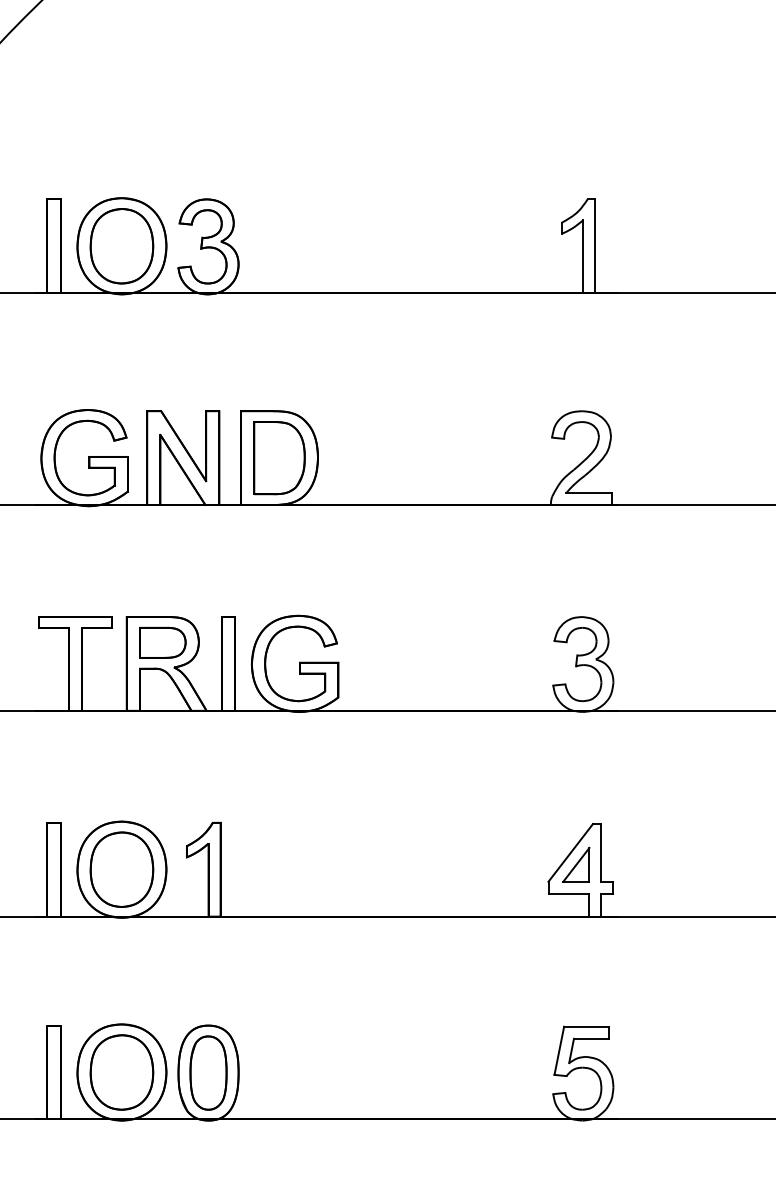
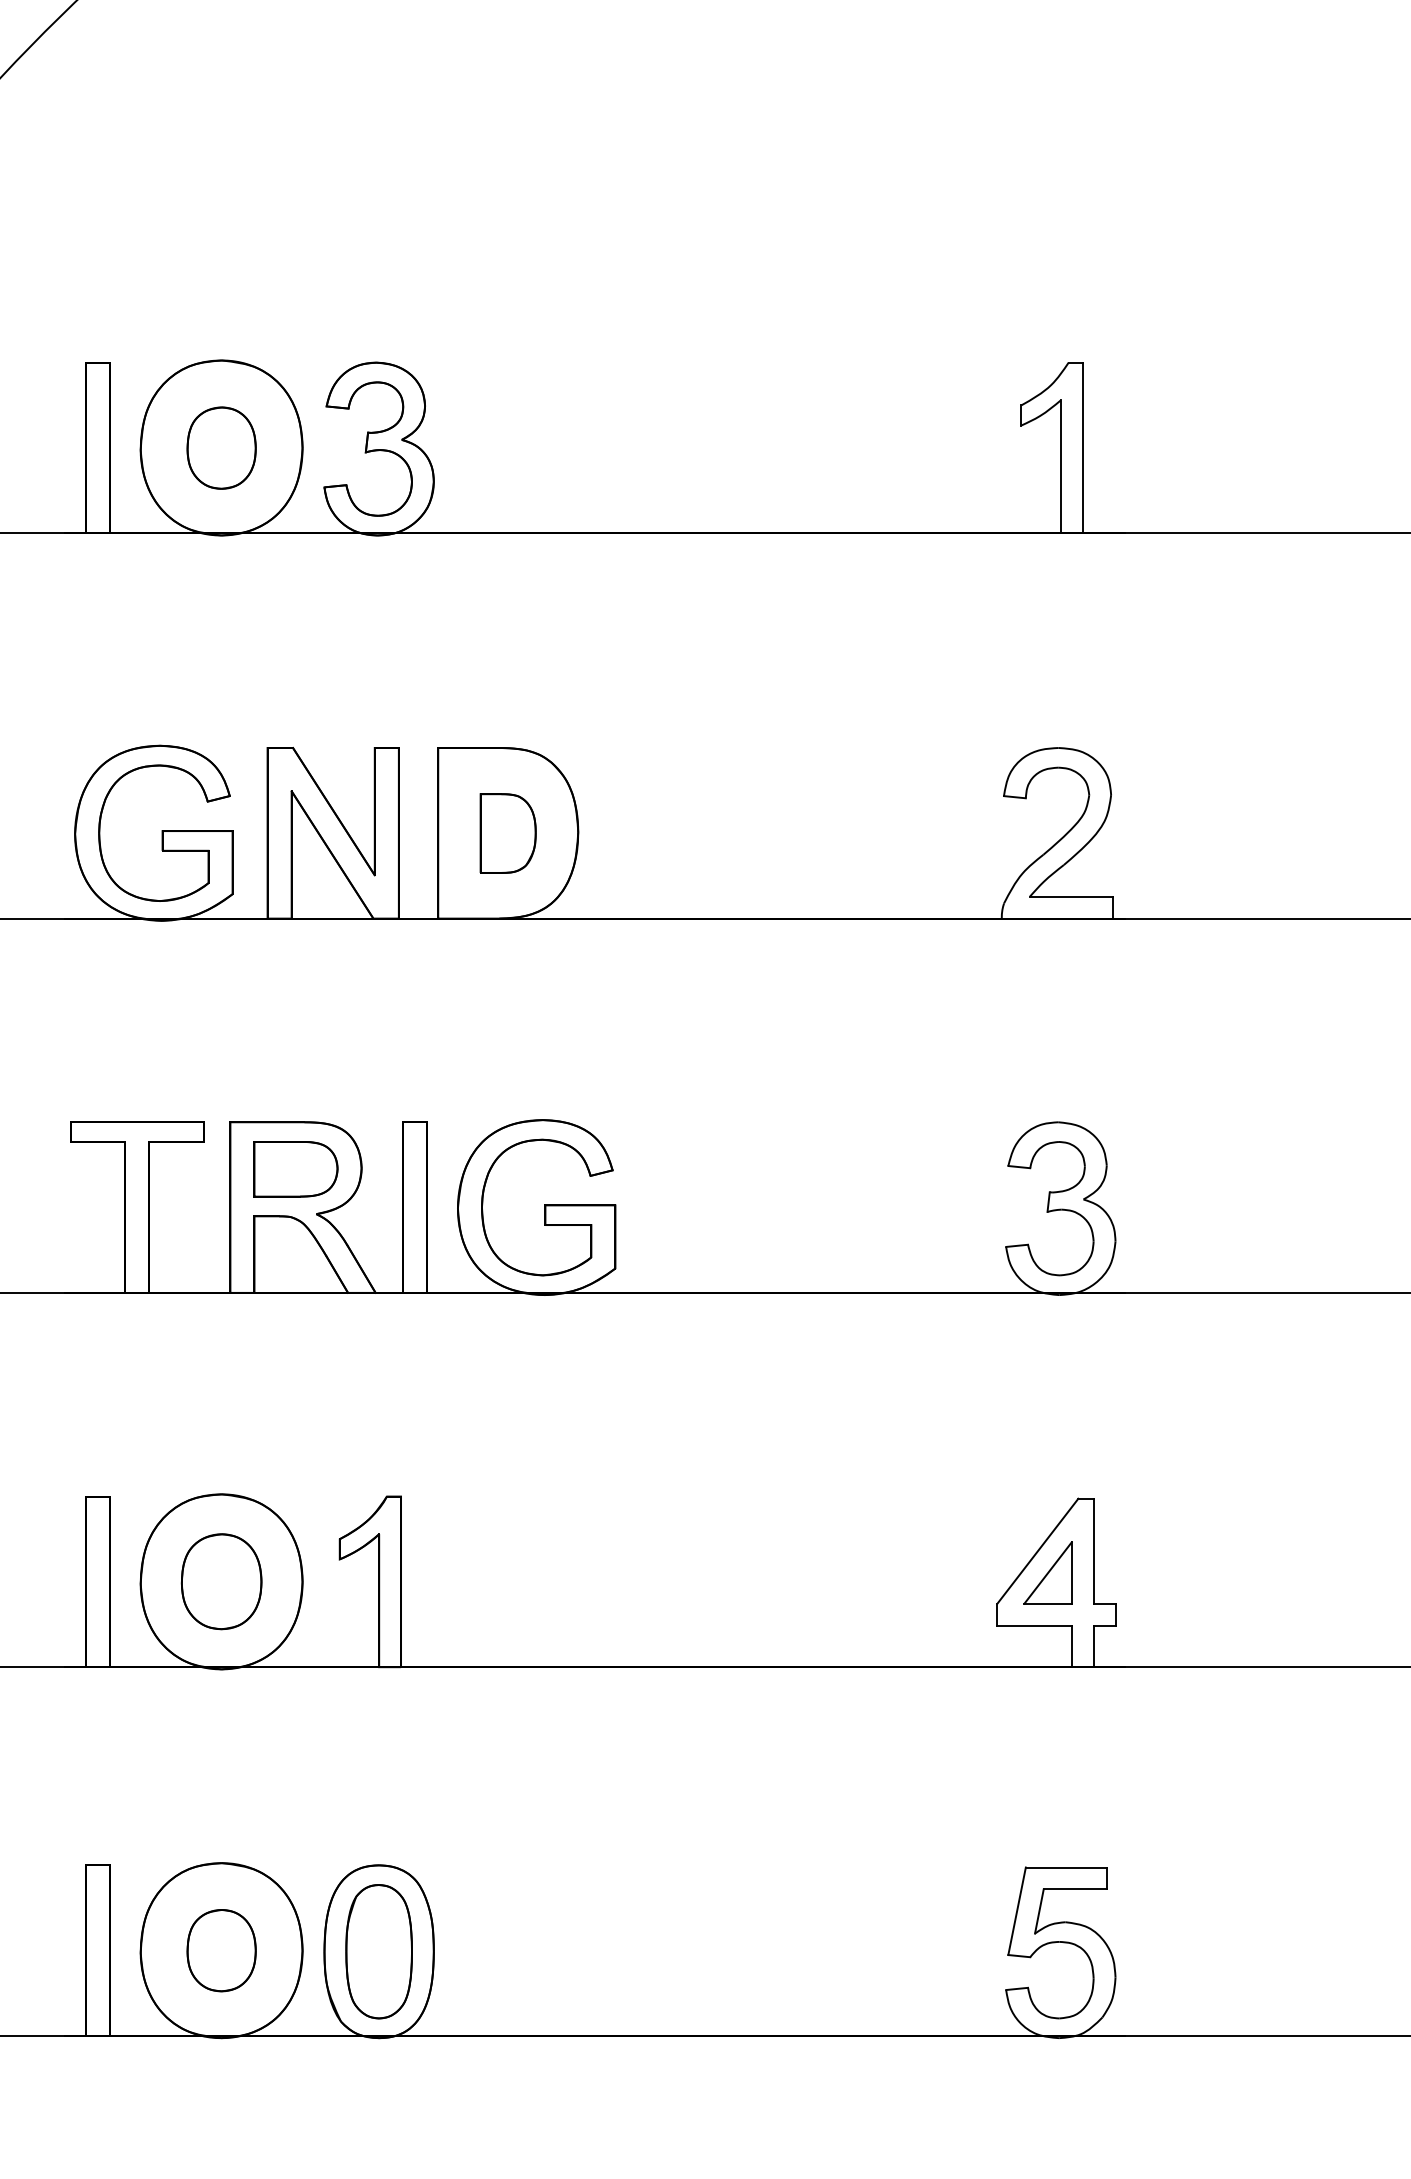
part: (121, 246) -> (220, 448), size x0.6
part: (279, 458) -> (508, 833), size x0.6
part: (121, 869) -> (220, 1581), size x0.7
part: (121, 1072) -> (220, 1950), size x0.6

